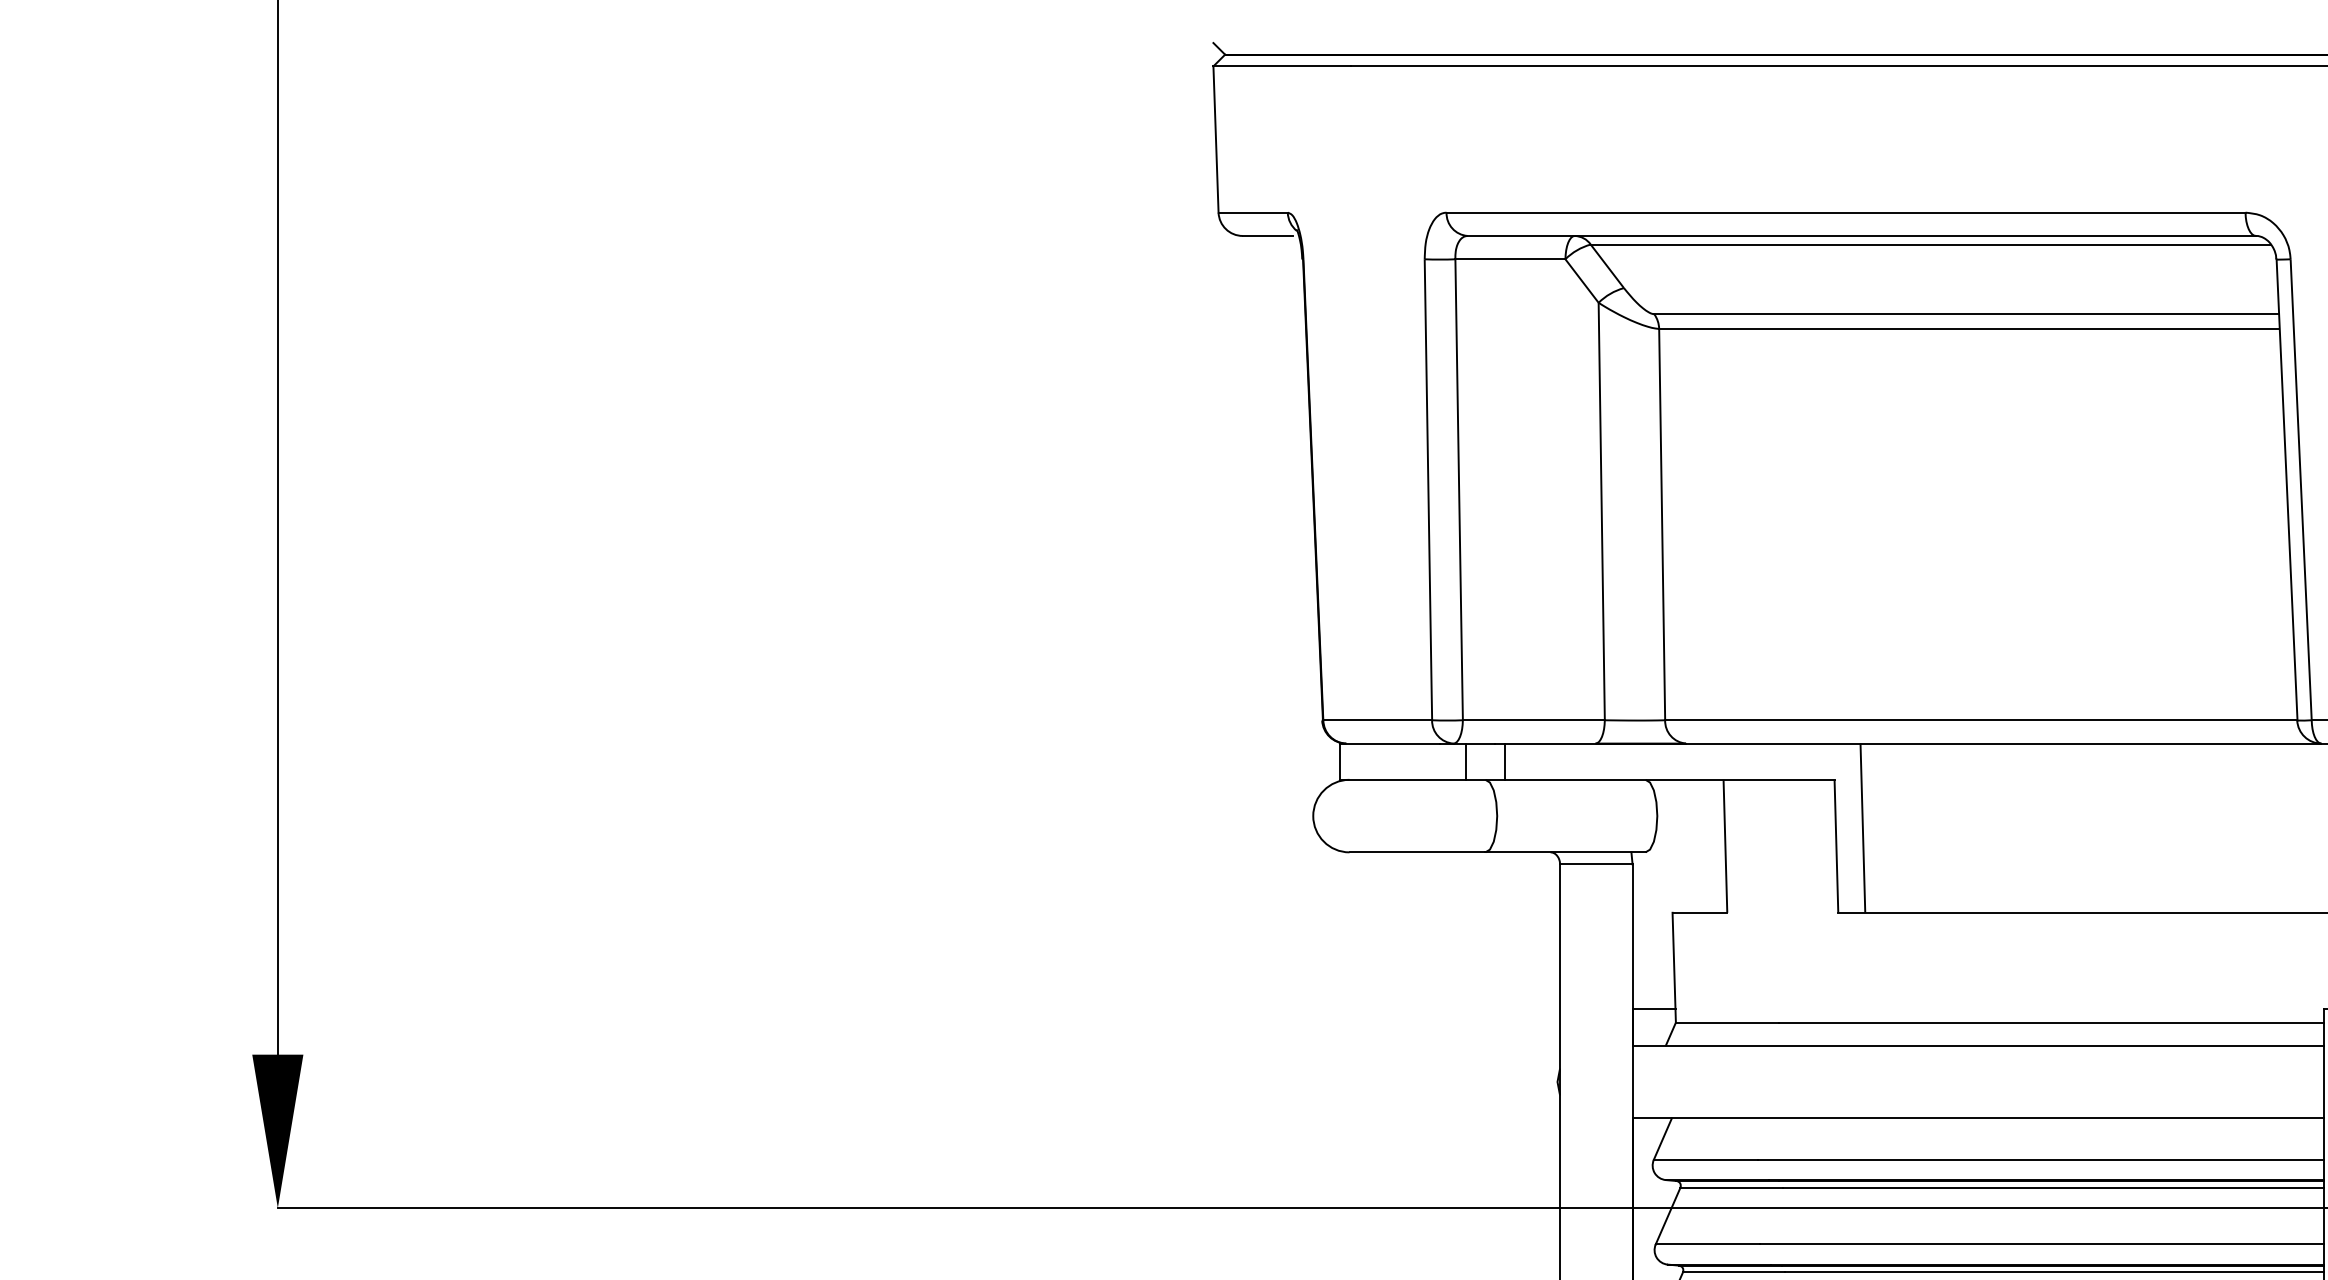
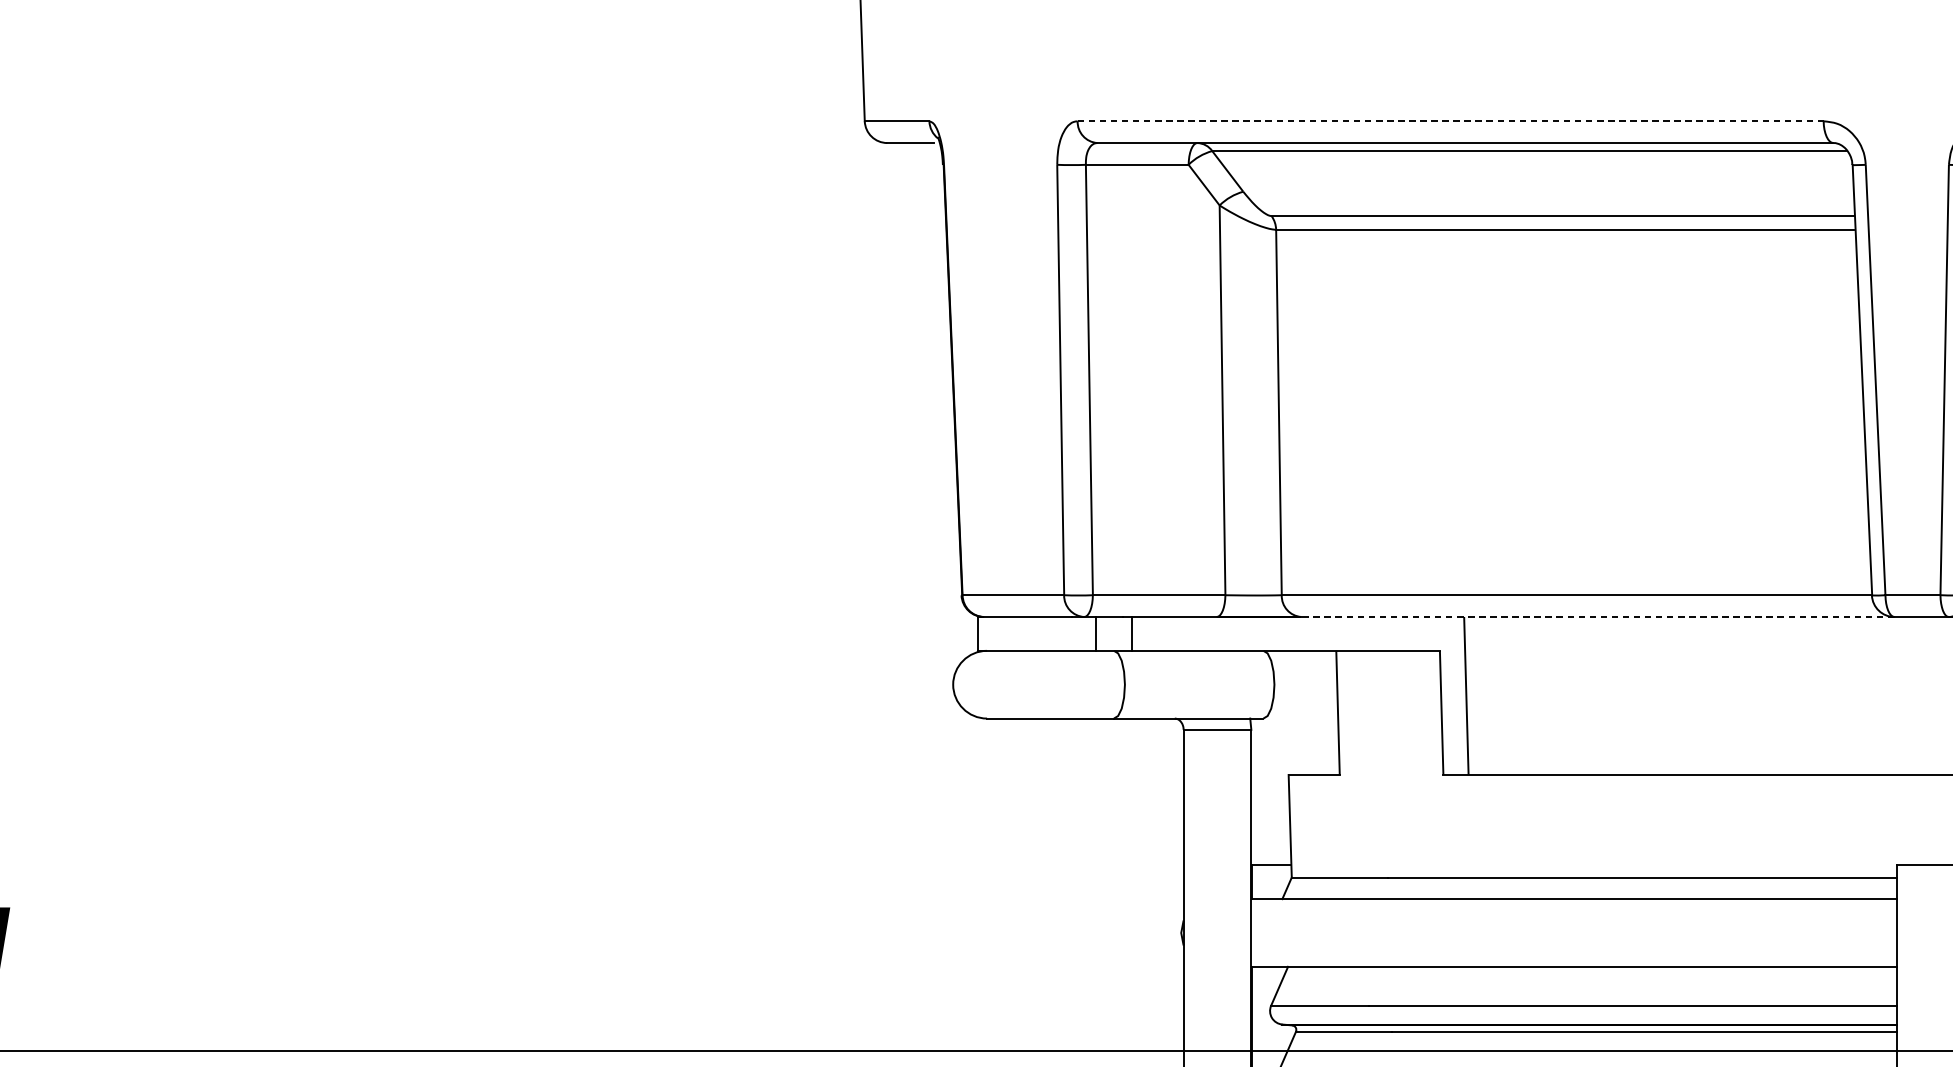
line: (1846, 212) -> (1451, 121), solid -> dashed
line: (2003, 743) -> (1597, 616), solid -> dashed

